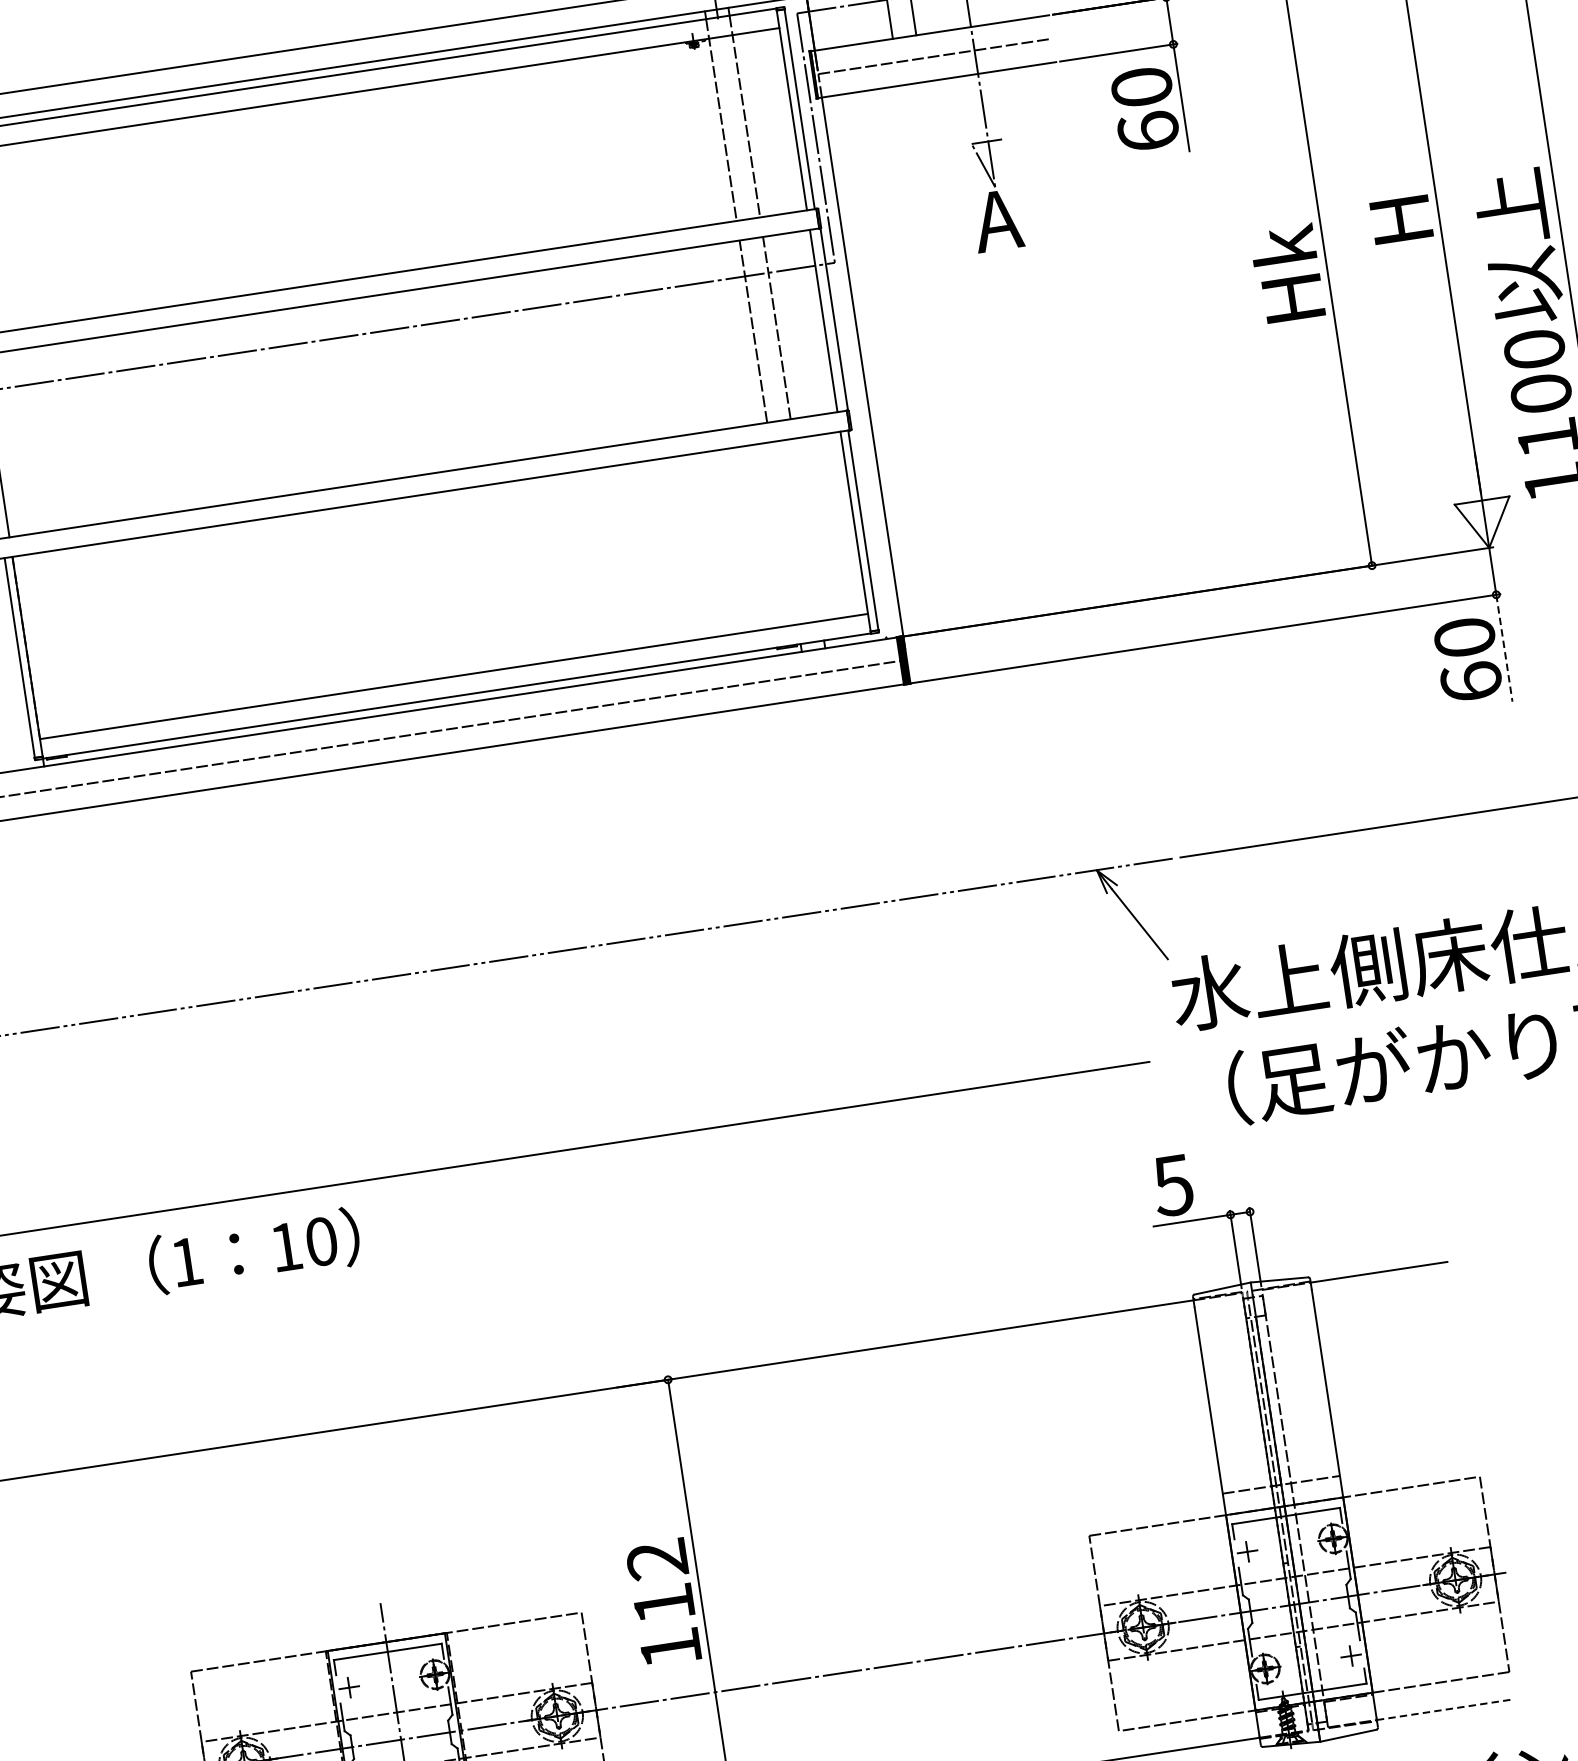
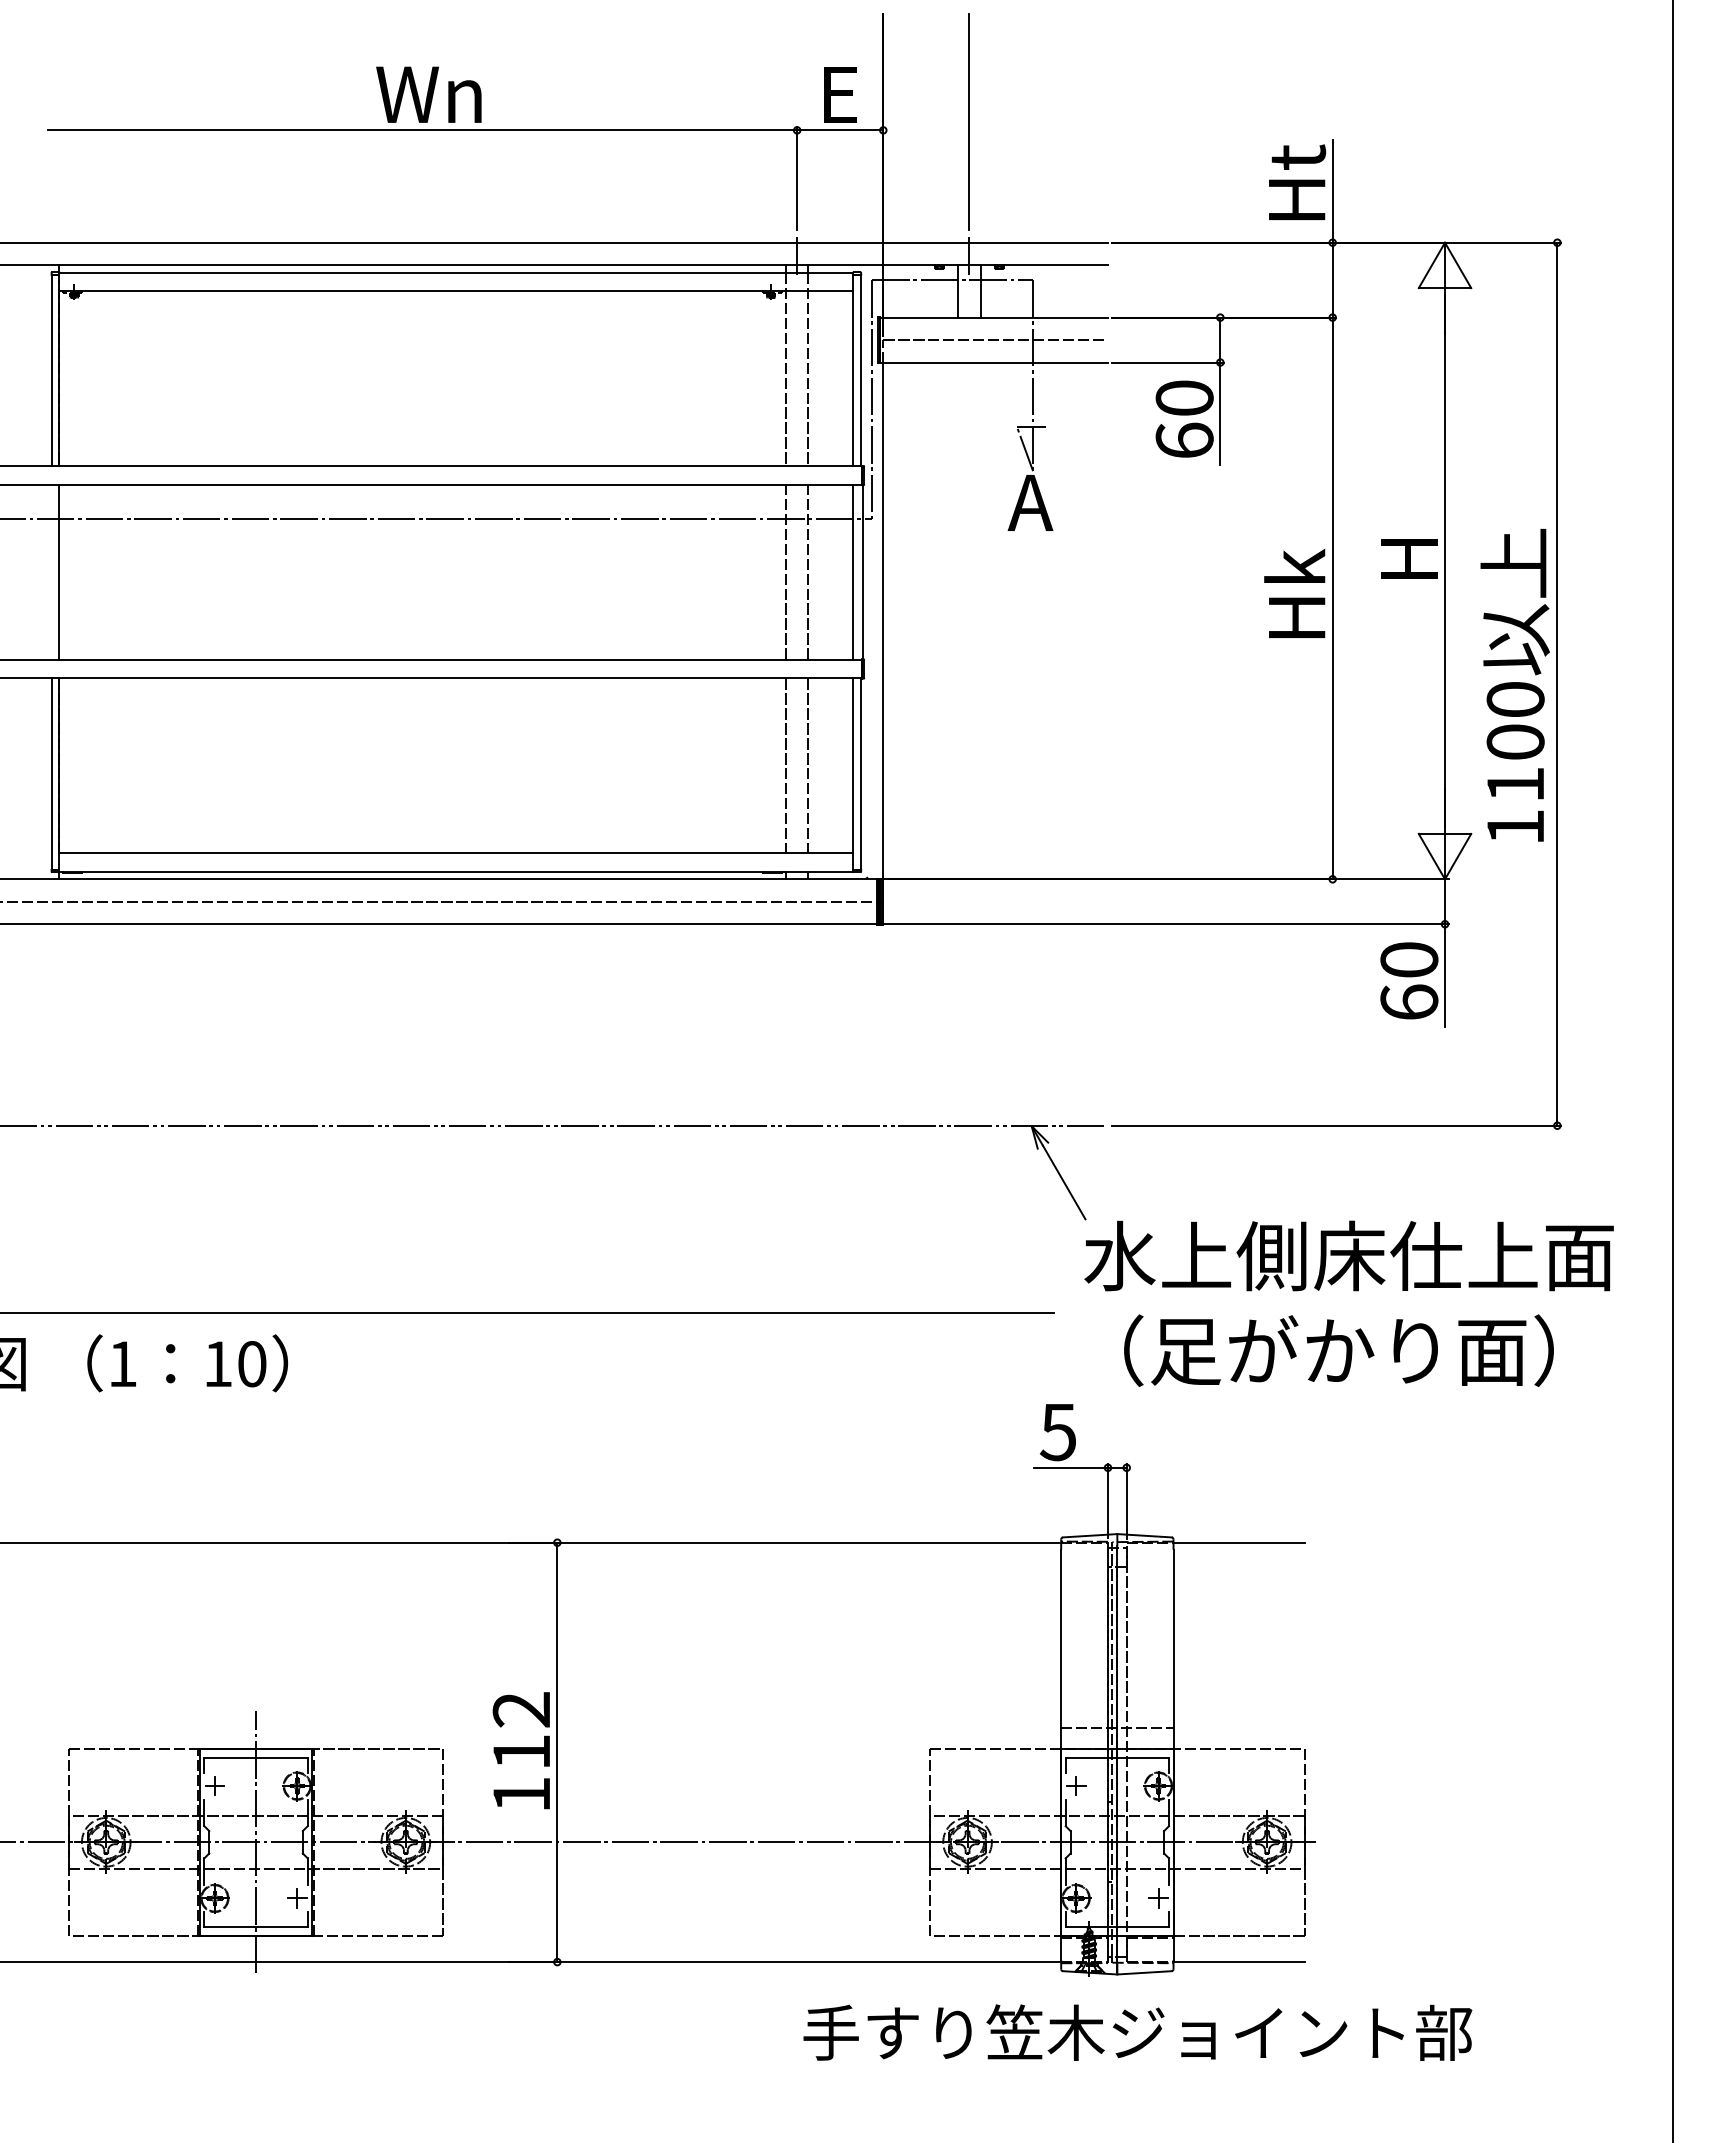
line: (807, 529) -> (808, 765), added
line: (783, 533) -> (785, 765), added
line: (1504, 648) -> (1445, 975), dashed -> solid
line: (1445, 1710) -> (1239, 1962), dashed -> solid

